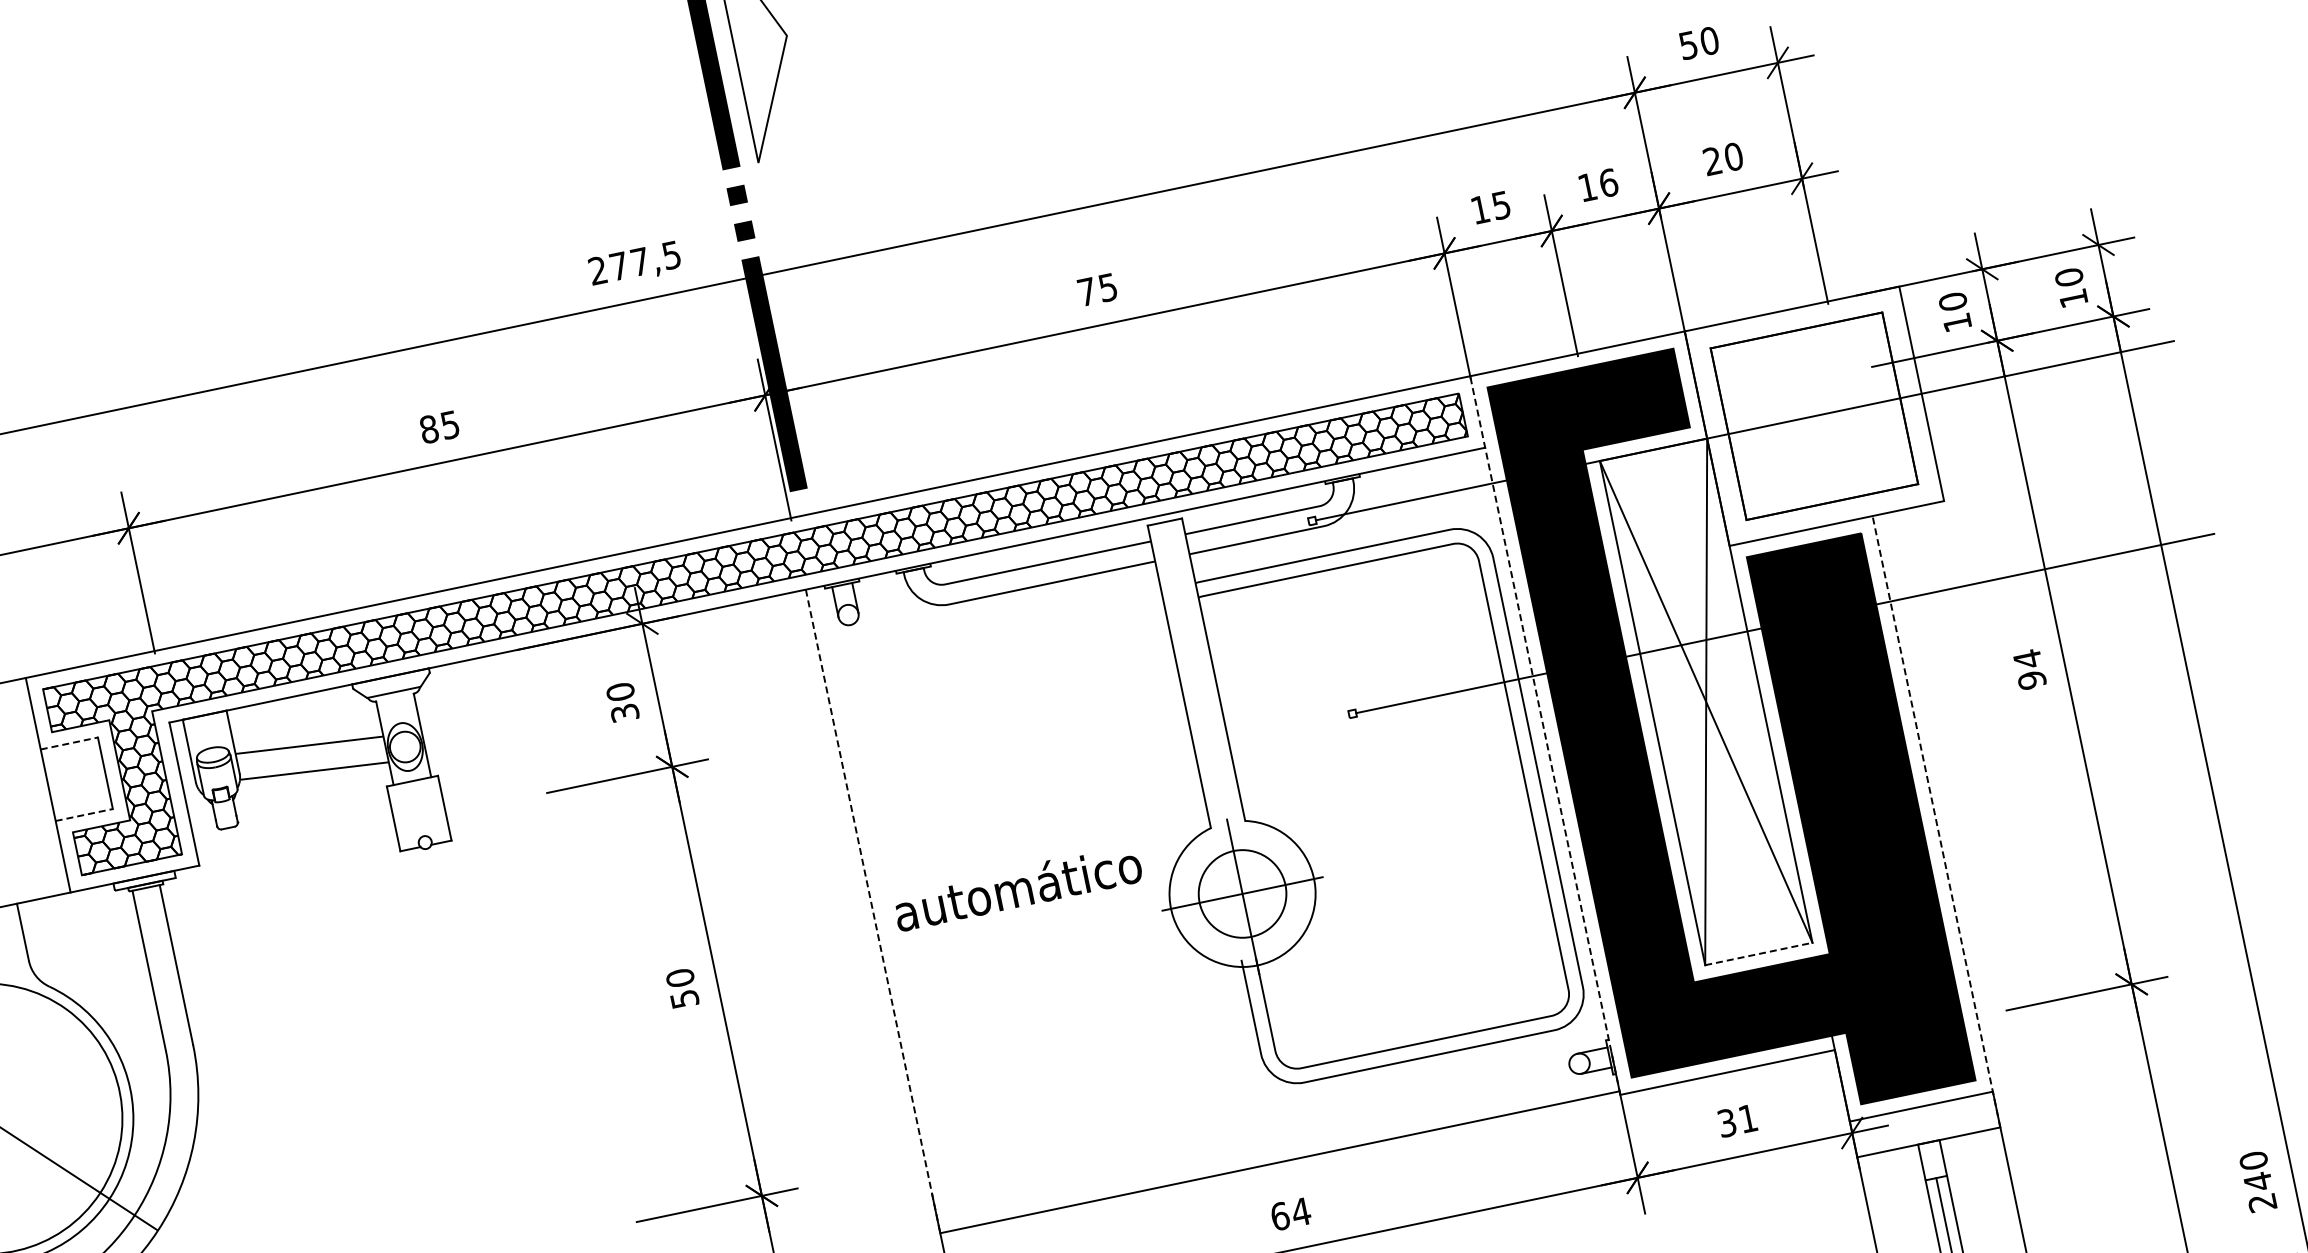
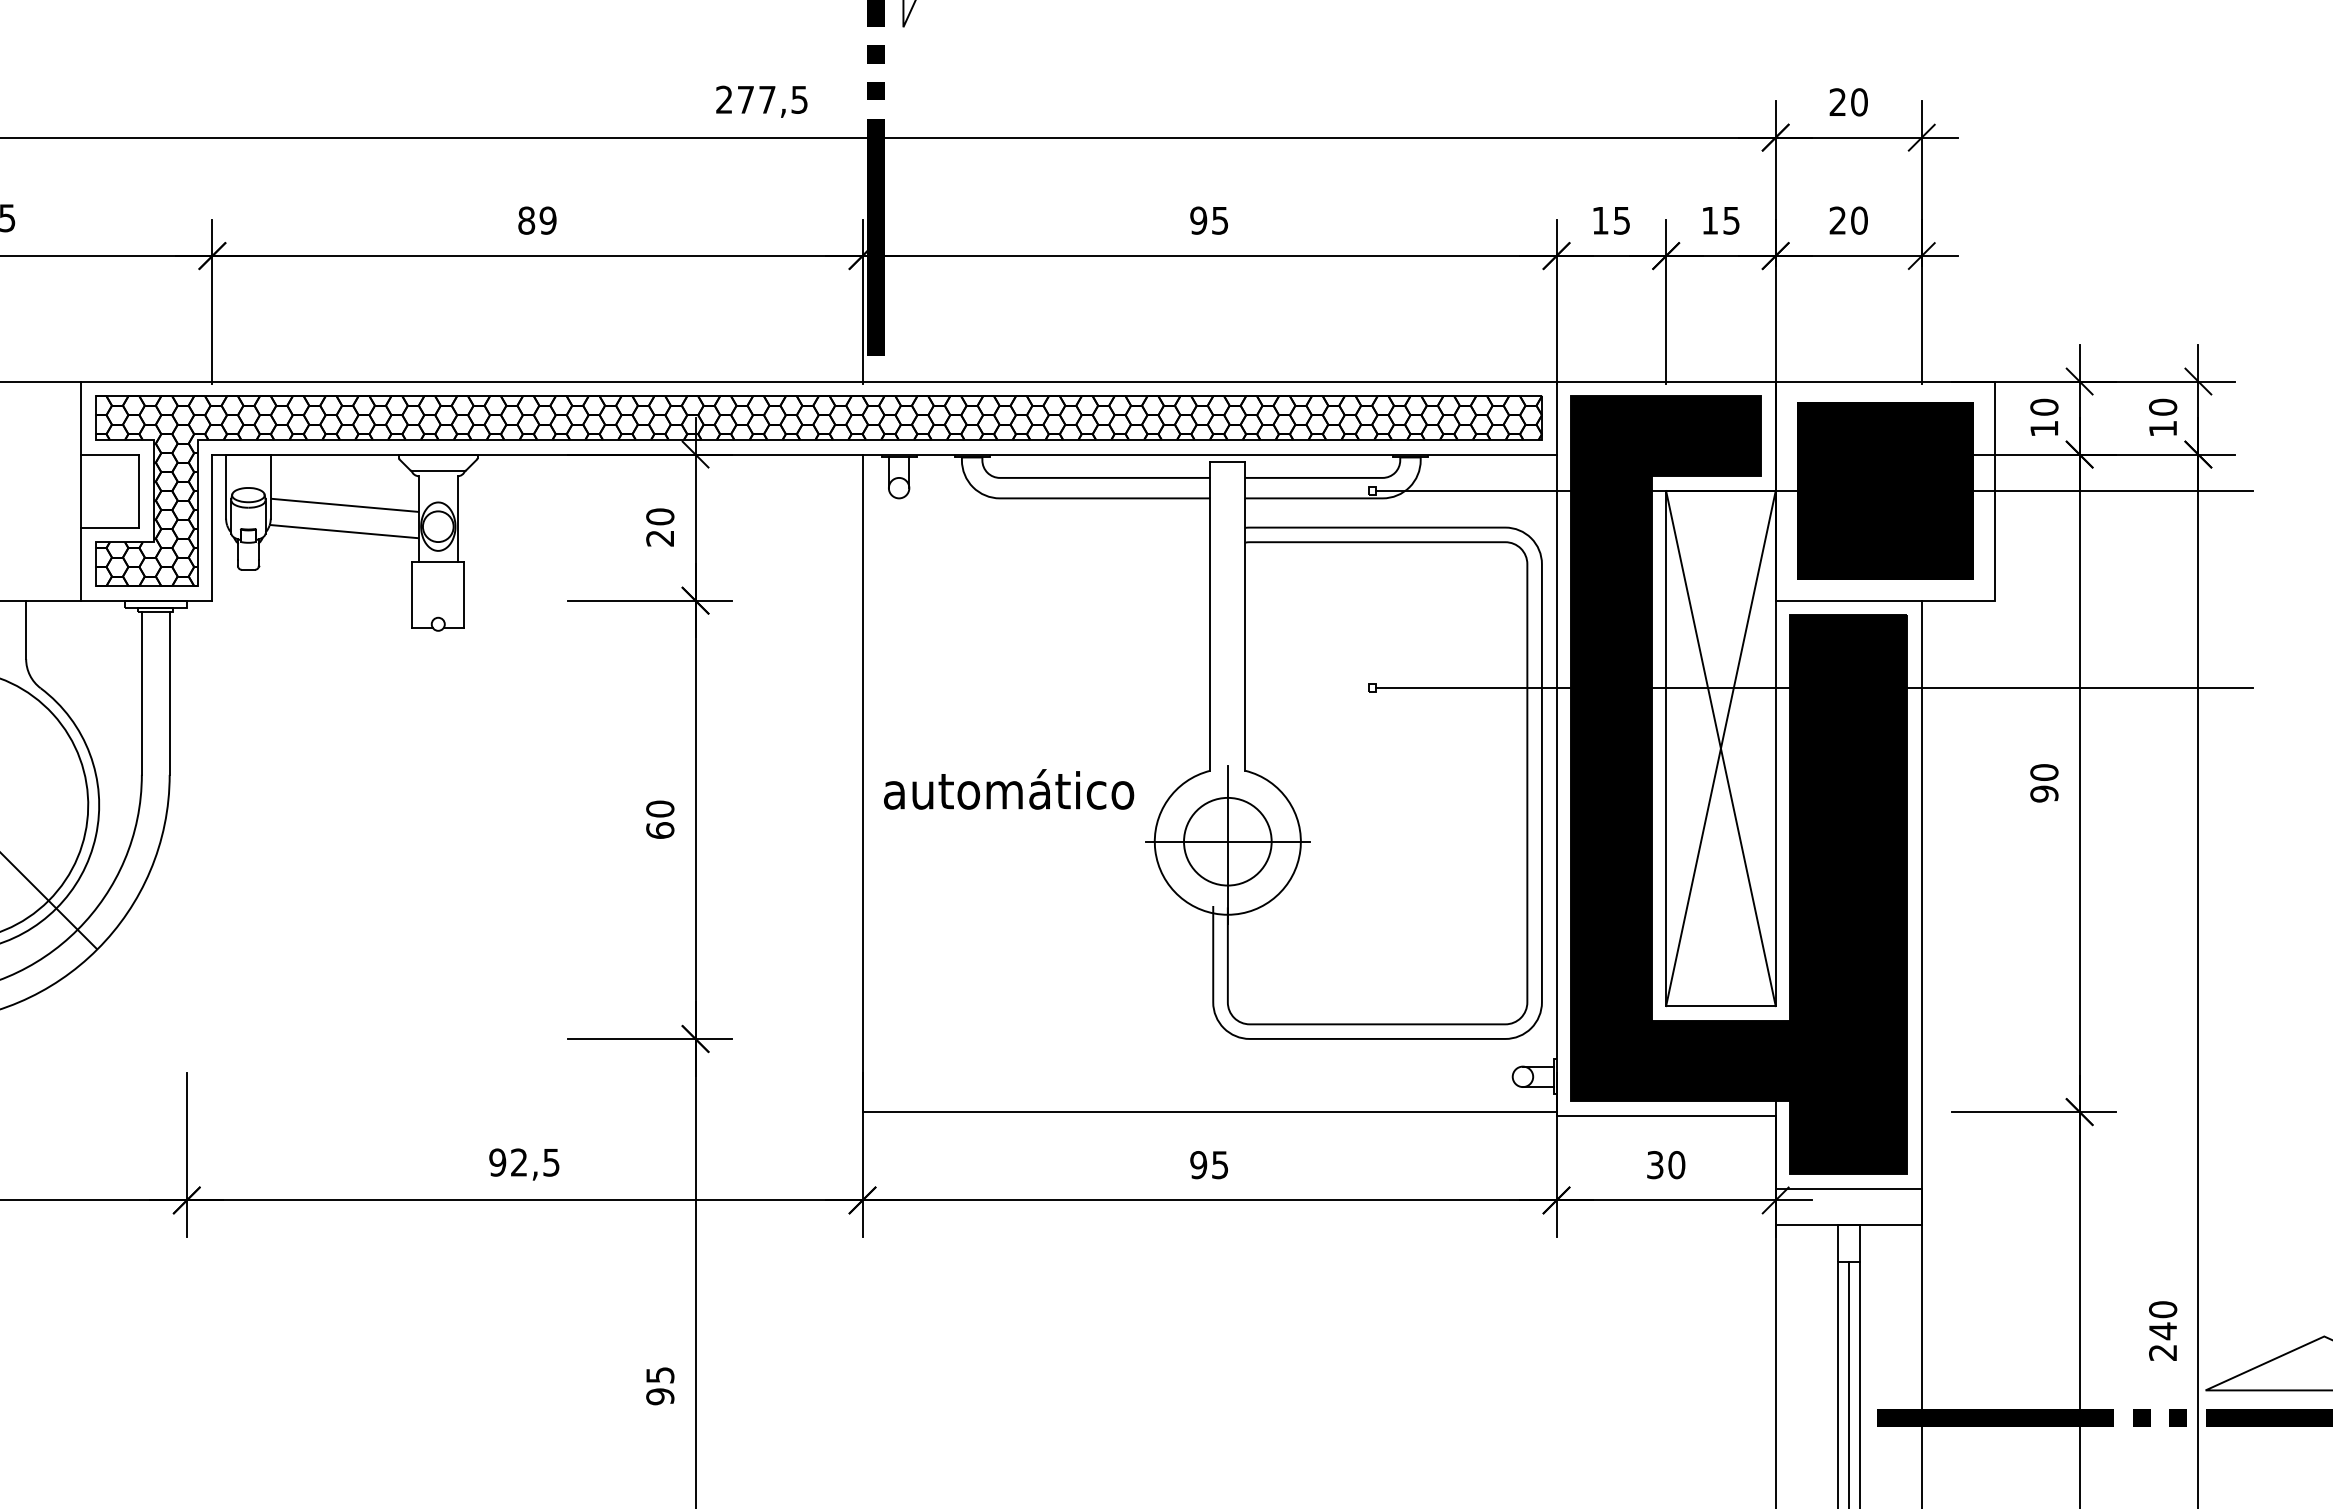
text: (1688, 45) -> (1837, 102), 50 -> 20
text: (1608, 182) -> (1731, 220), 16 -> 15
text: (1086, 291) -> (1198, 220), 75 -> 95
fill: (1813, 415) -> (1884, 490), added
text: (449, 424) -> (547, 220), 85 -> 89
text: (2027, 659) -> (2044, 772), 94 -> 90
text: (625, 713) -> (660, 538), 30 -> 20
line: (1545, 735) -> (1556, 748), dashed -> solid
line: (69, 743) -> (110, 454), dashed -> solid
line: (84, 814) -> (110, 527), dashed -> solid
line: (1936, 821) -> (1921, 912), dashed -> solid
line: (873, 911) -> (862, 783), dashed -> solid
line: (1758, 954) -> (1720, 1006), dashed -> solid
text: (684, 998) -> (660, 830), 50 -> 60
text: (1747, 1119) -> (1676, 1165), 31 -> 30
text: (1290, 1214) -> (1209, 1165), 64 -> 95

